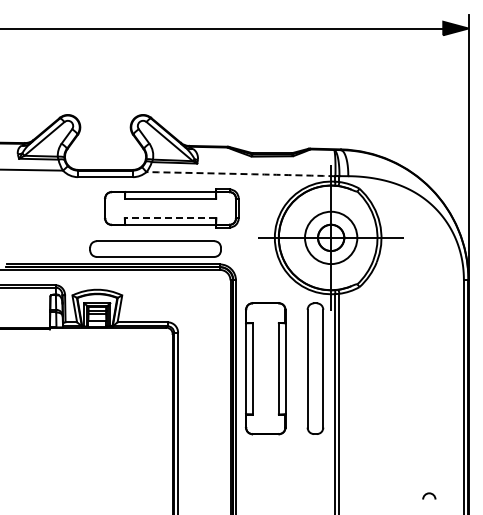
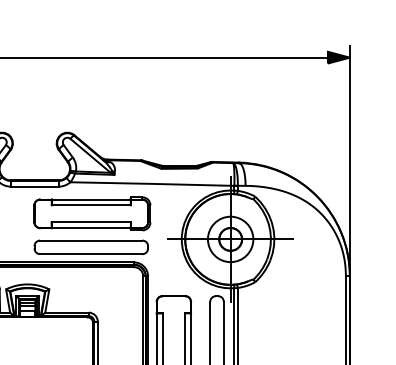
arc: (240, 174) -> (151, 184), dashed -> solid
line: (170, 218) -> (91, 222), dashed -> solid
part: (155, 248) -> (91, 246), moved

